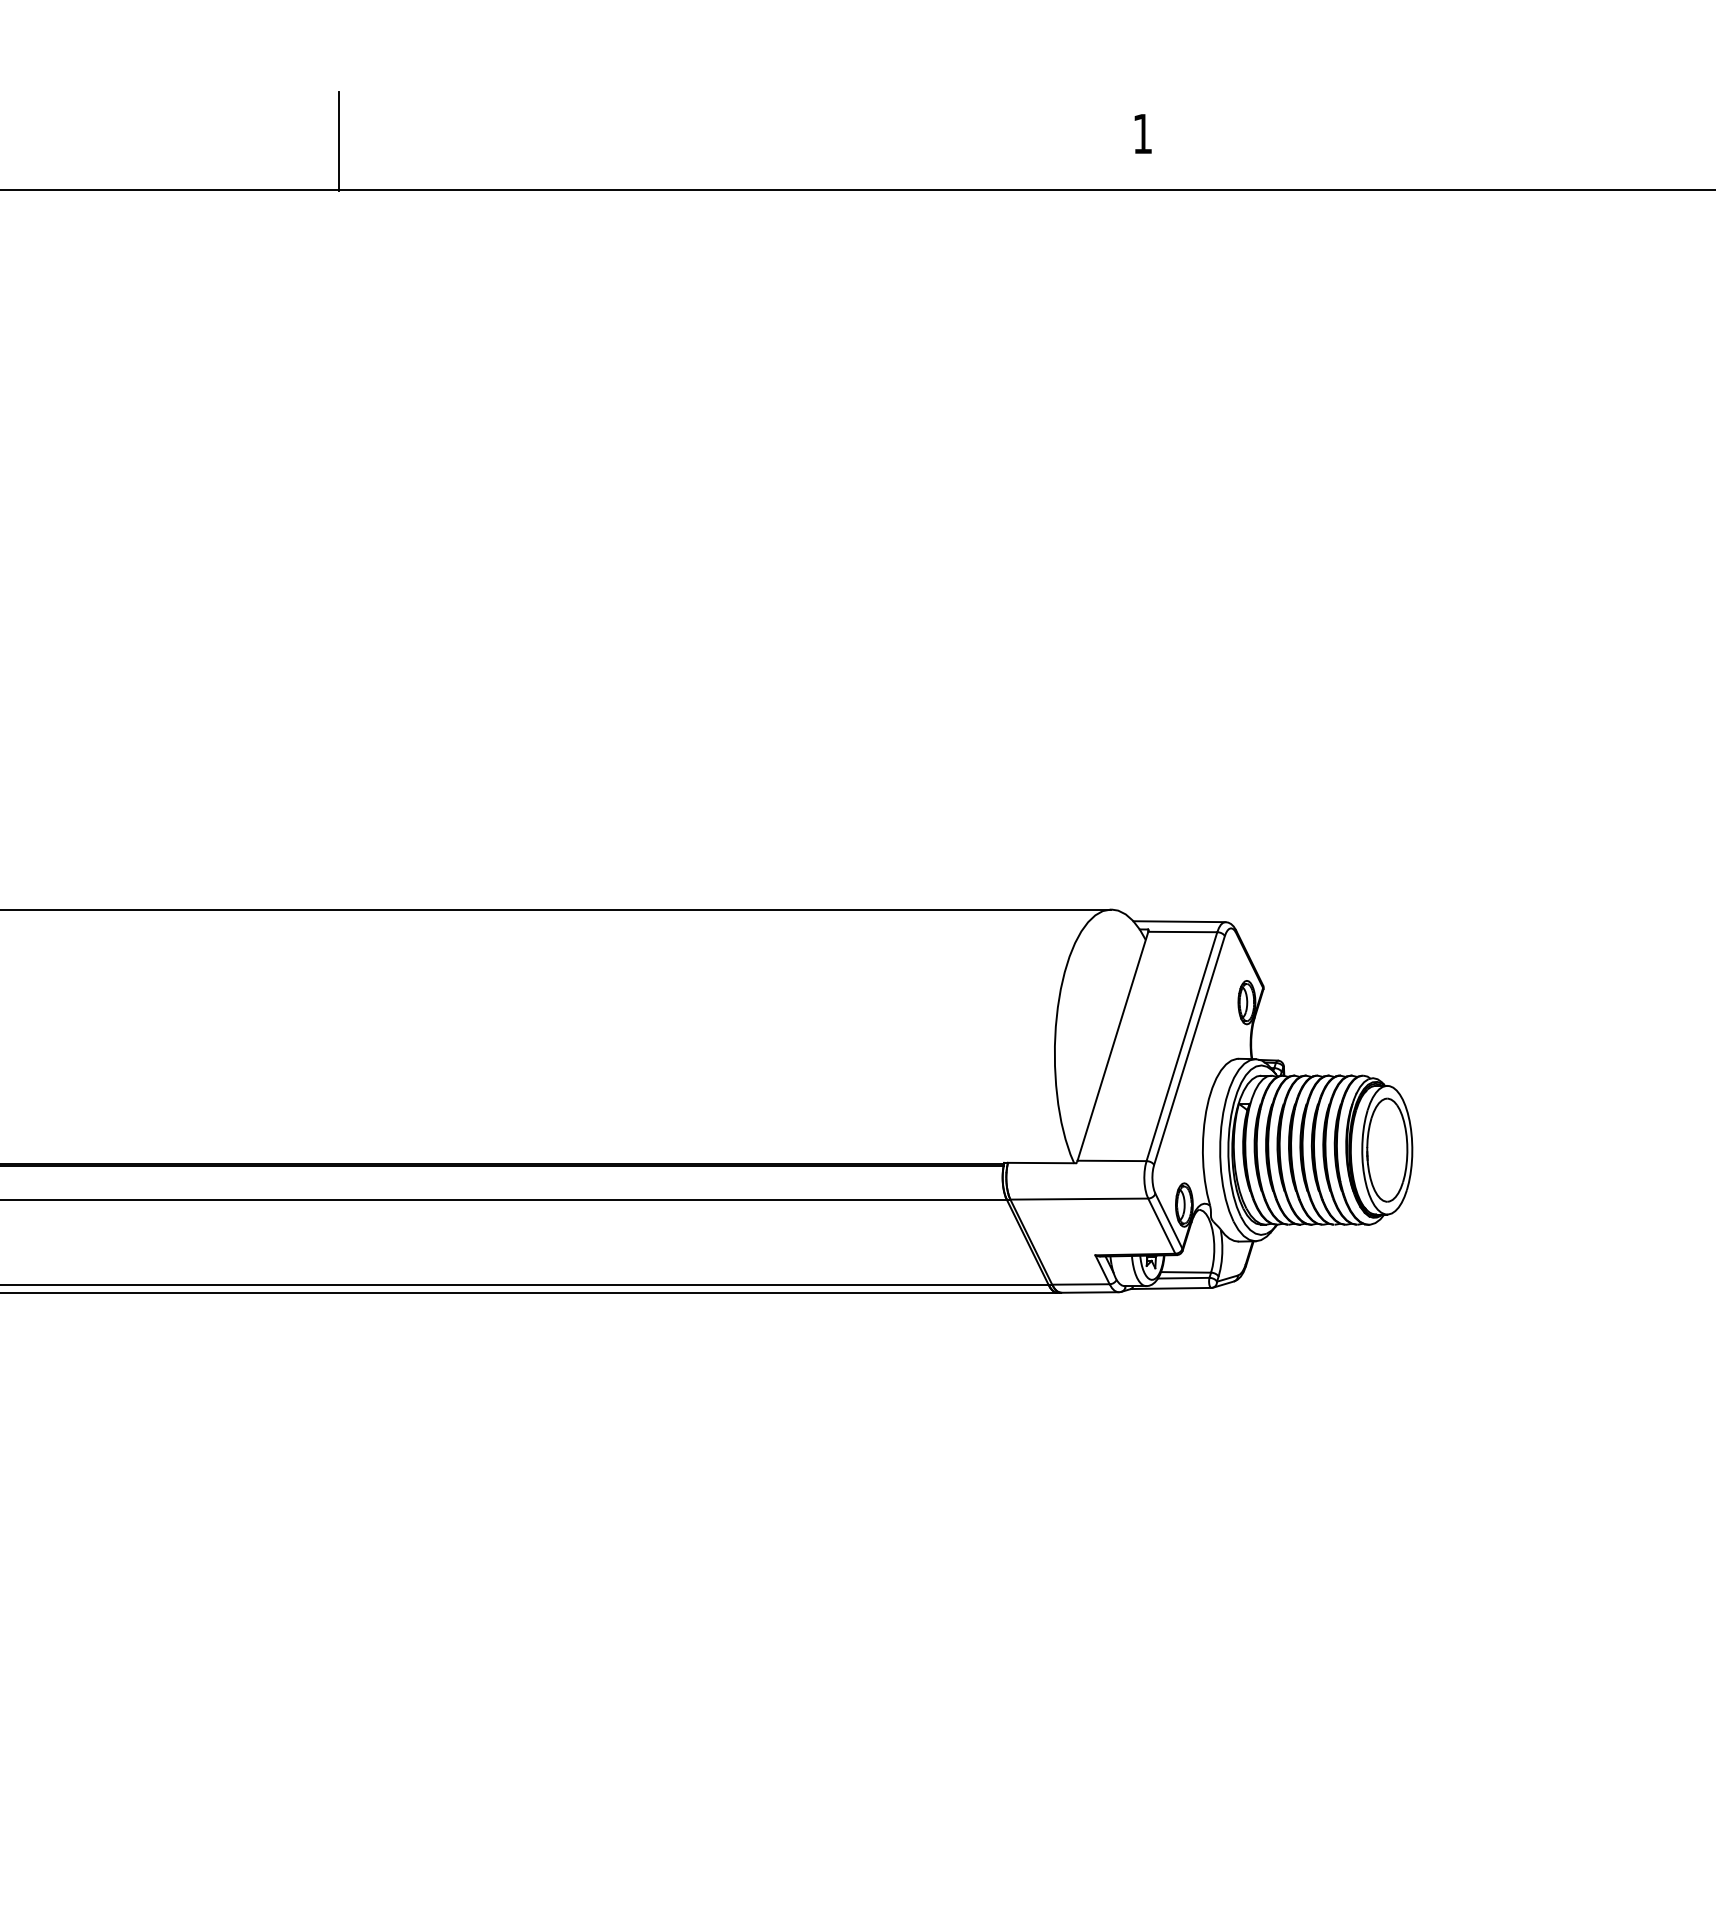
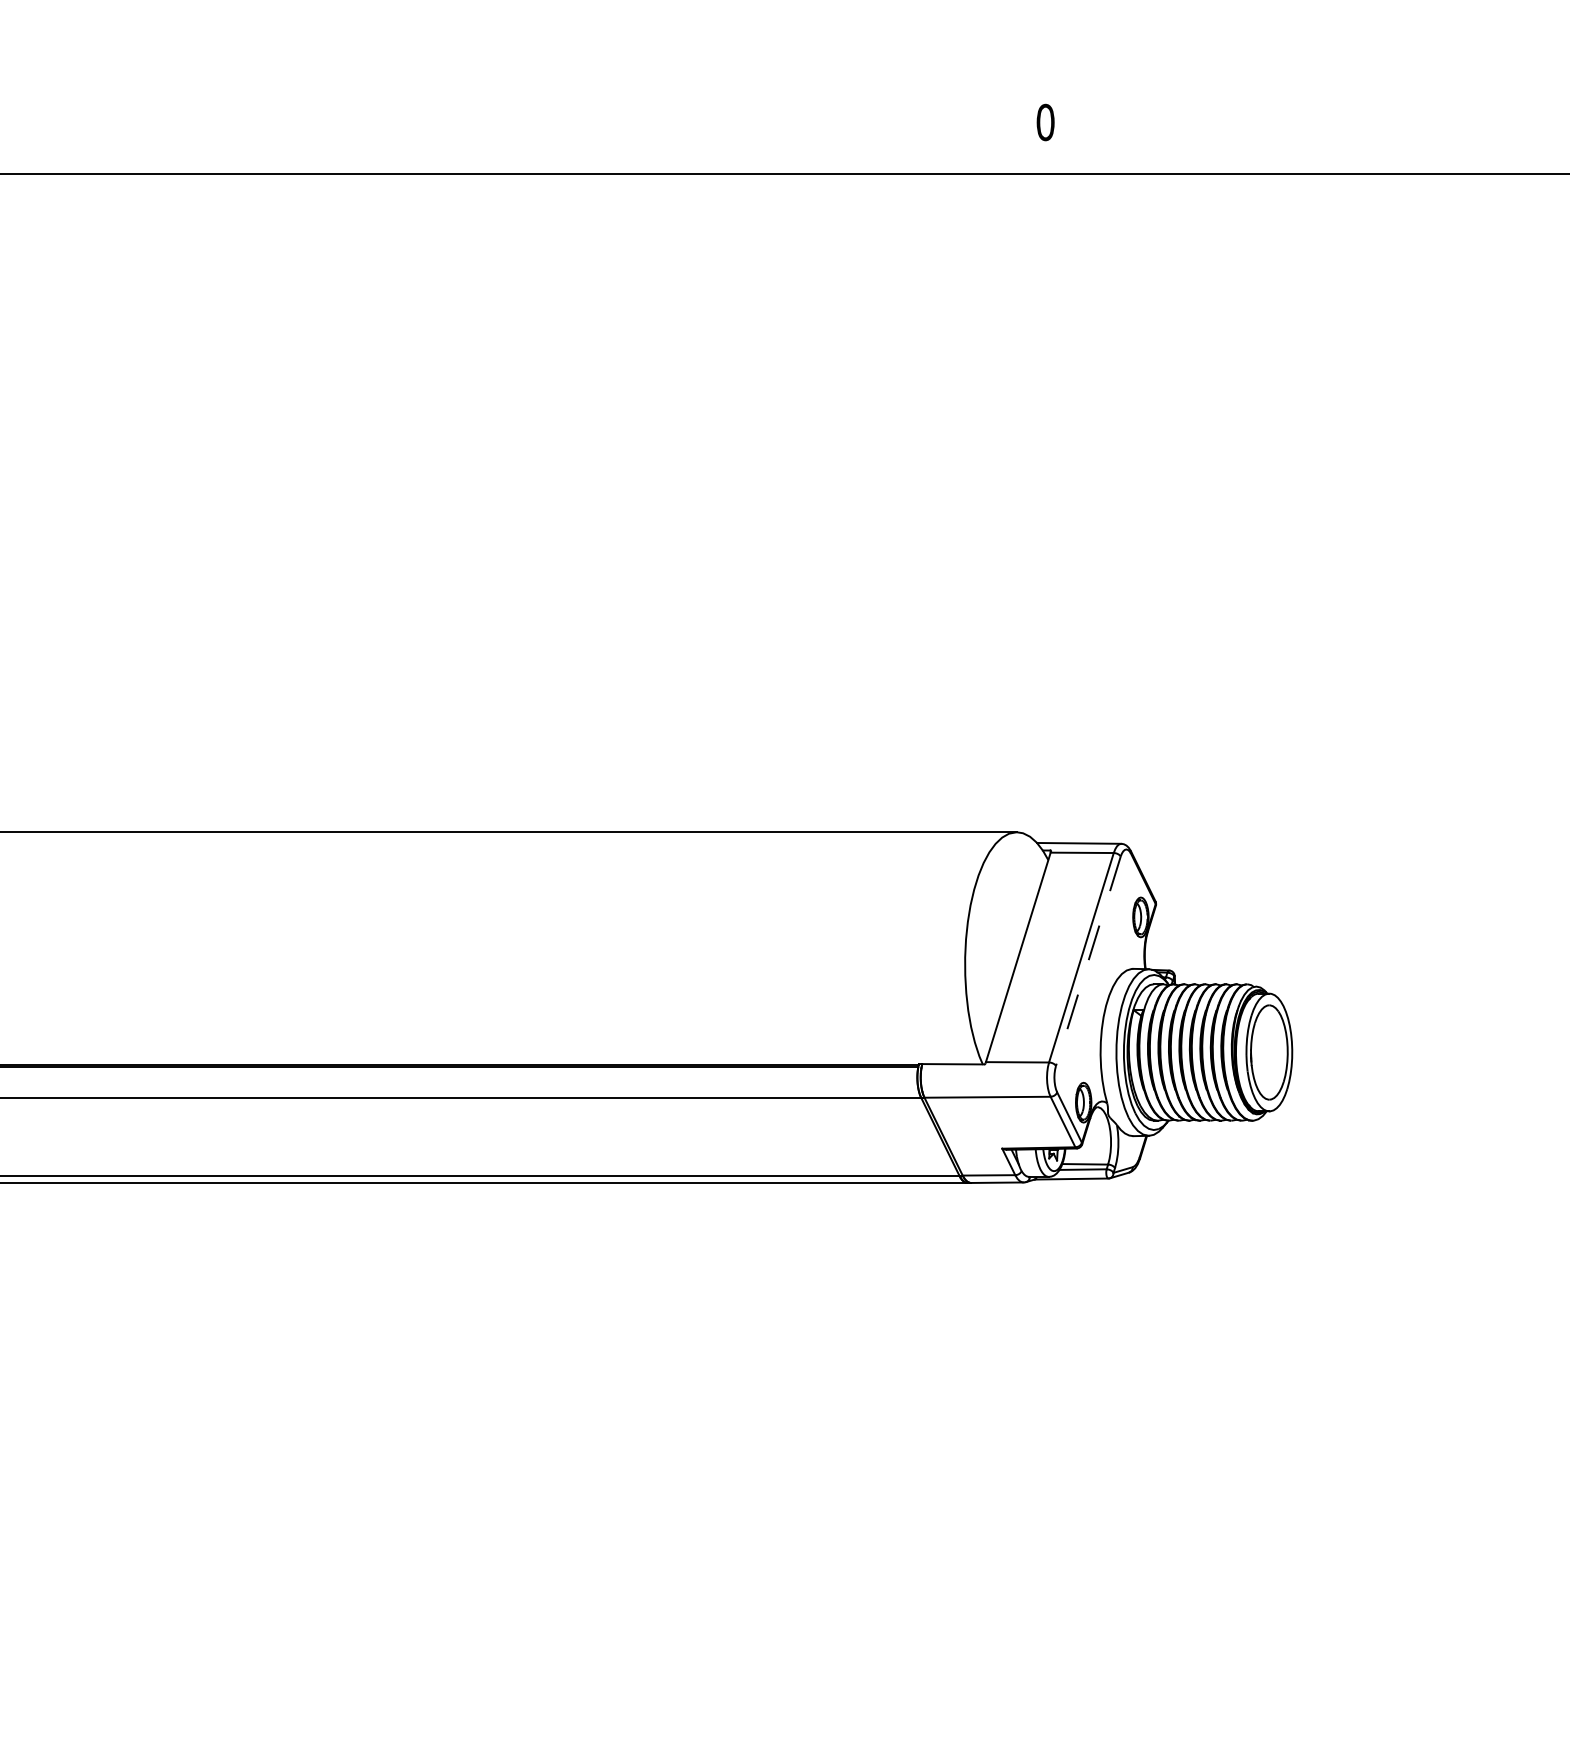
text: (1142, 133) -> (1045, 122), 1 -> 0
line: (339, 140) -> (310, 128), removed
line: (1189, 1050) -> (1088, 961), solid -> dashed

